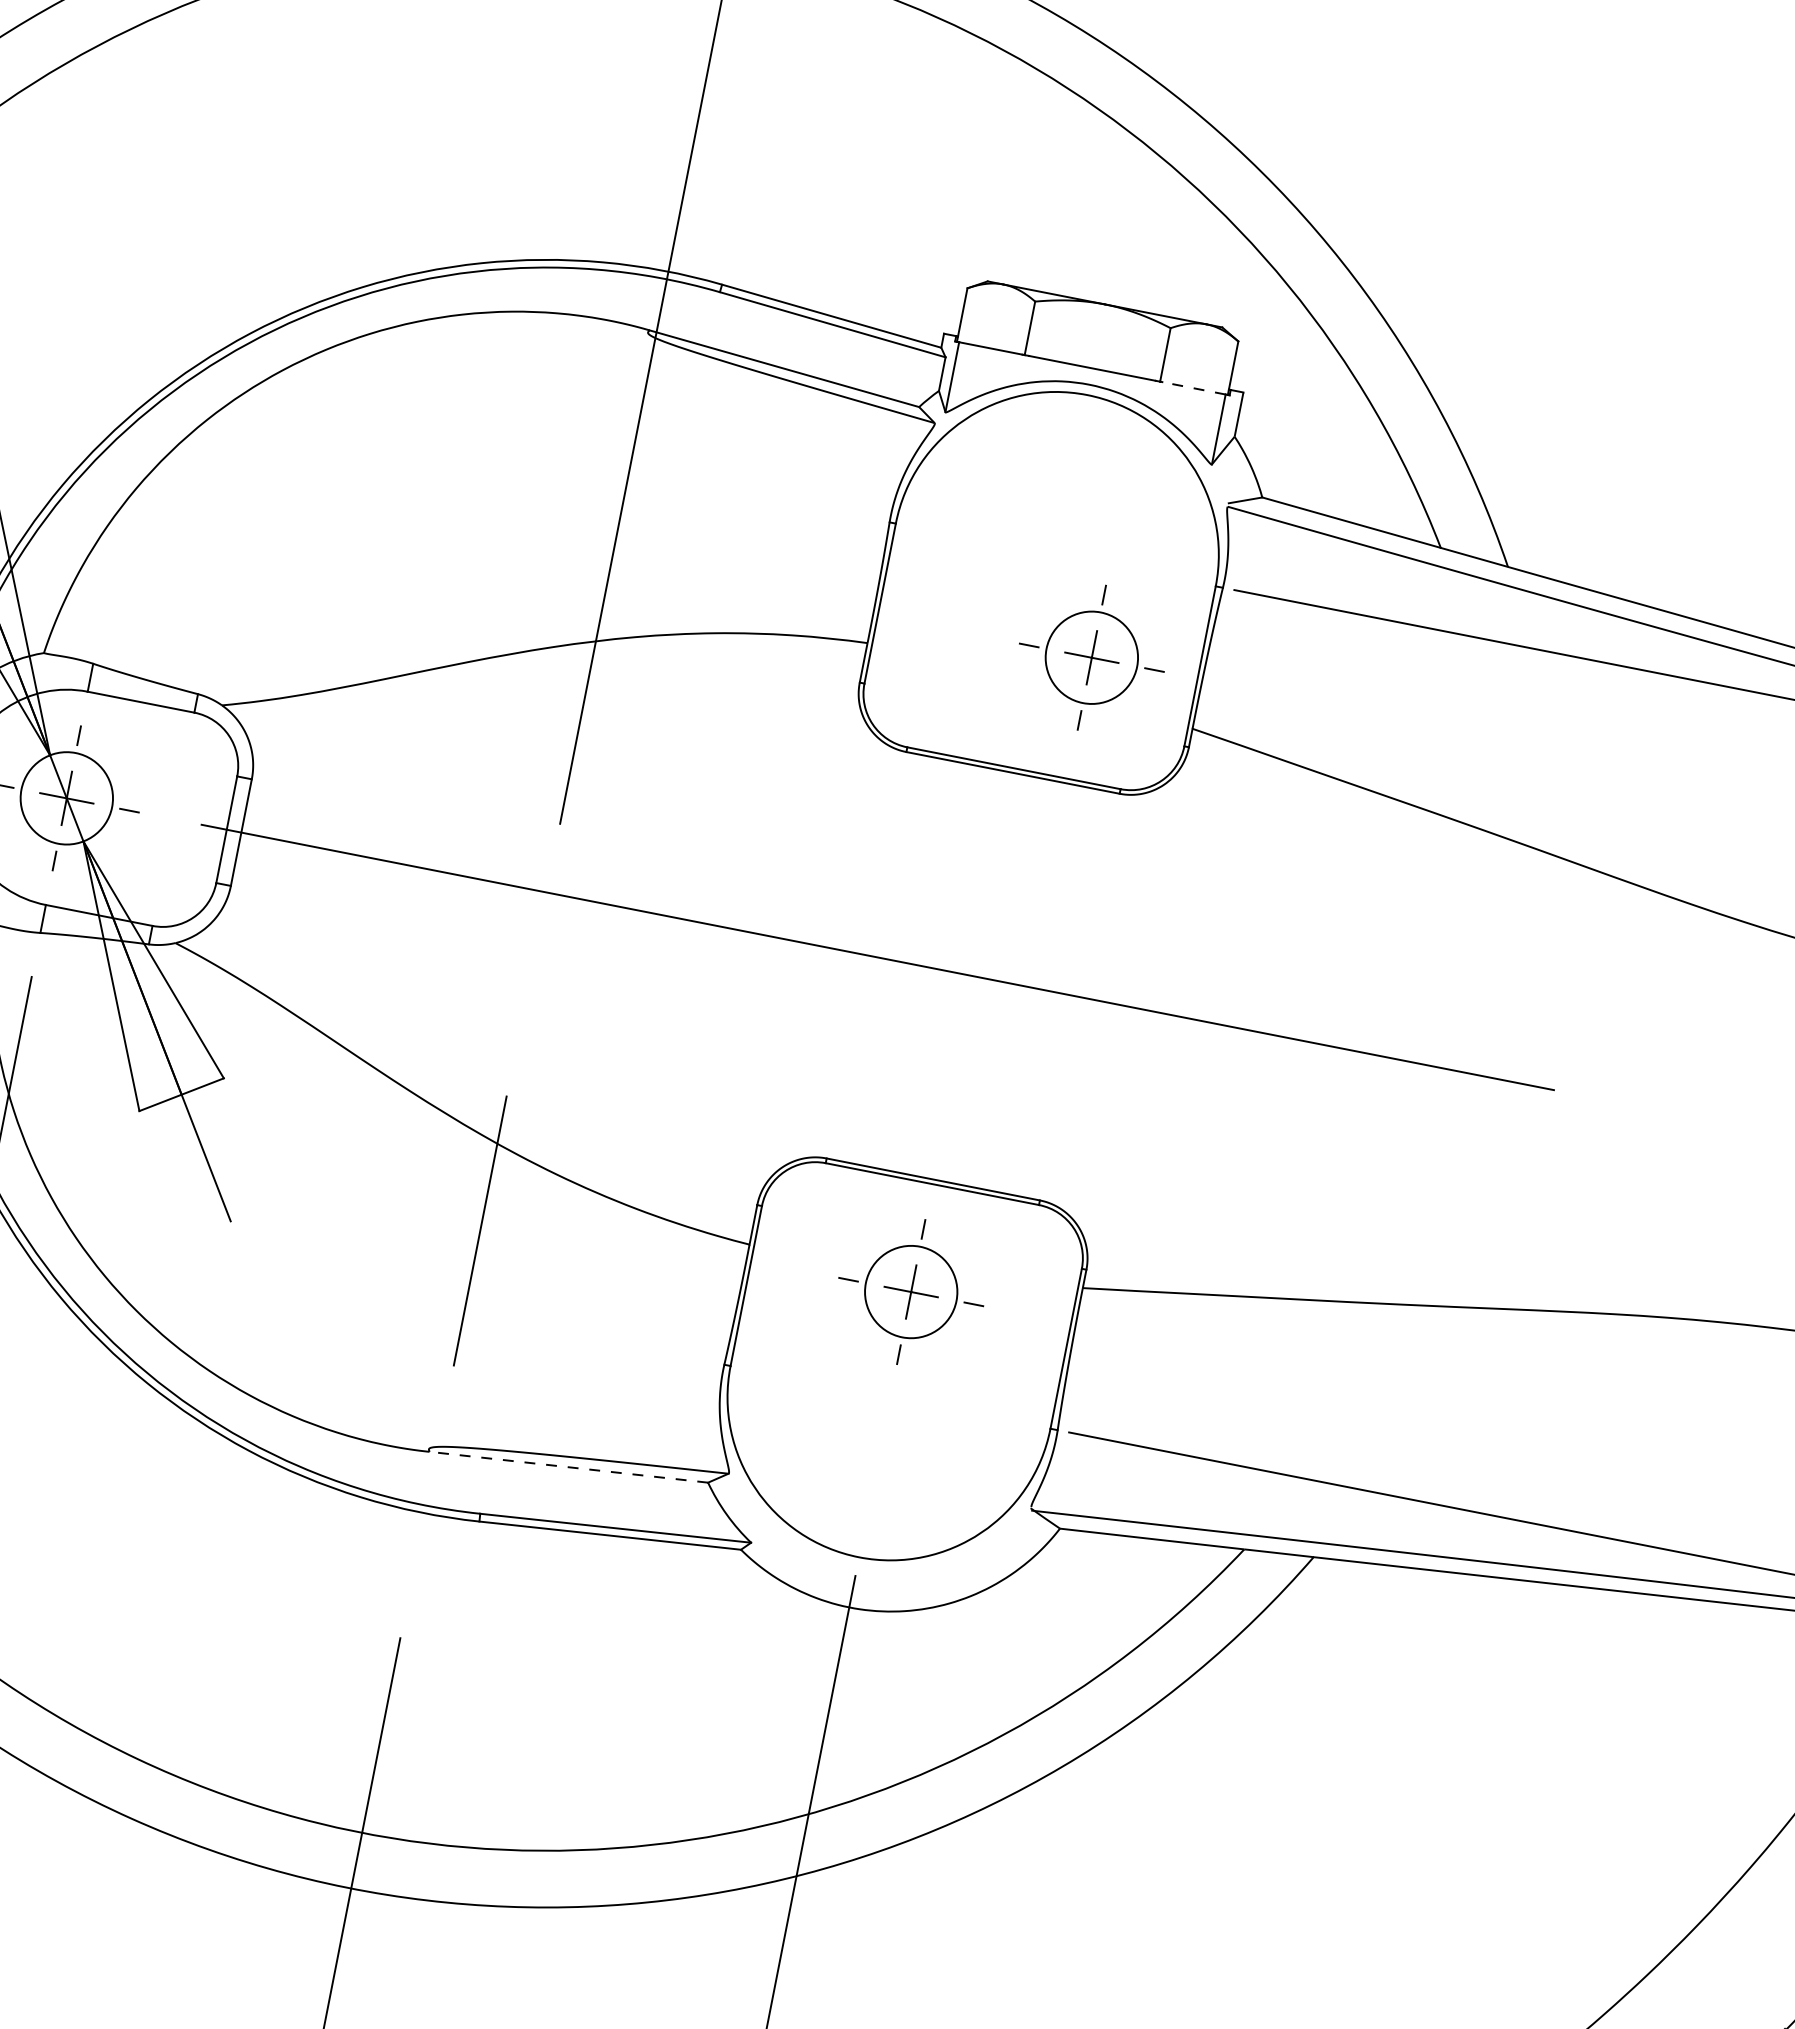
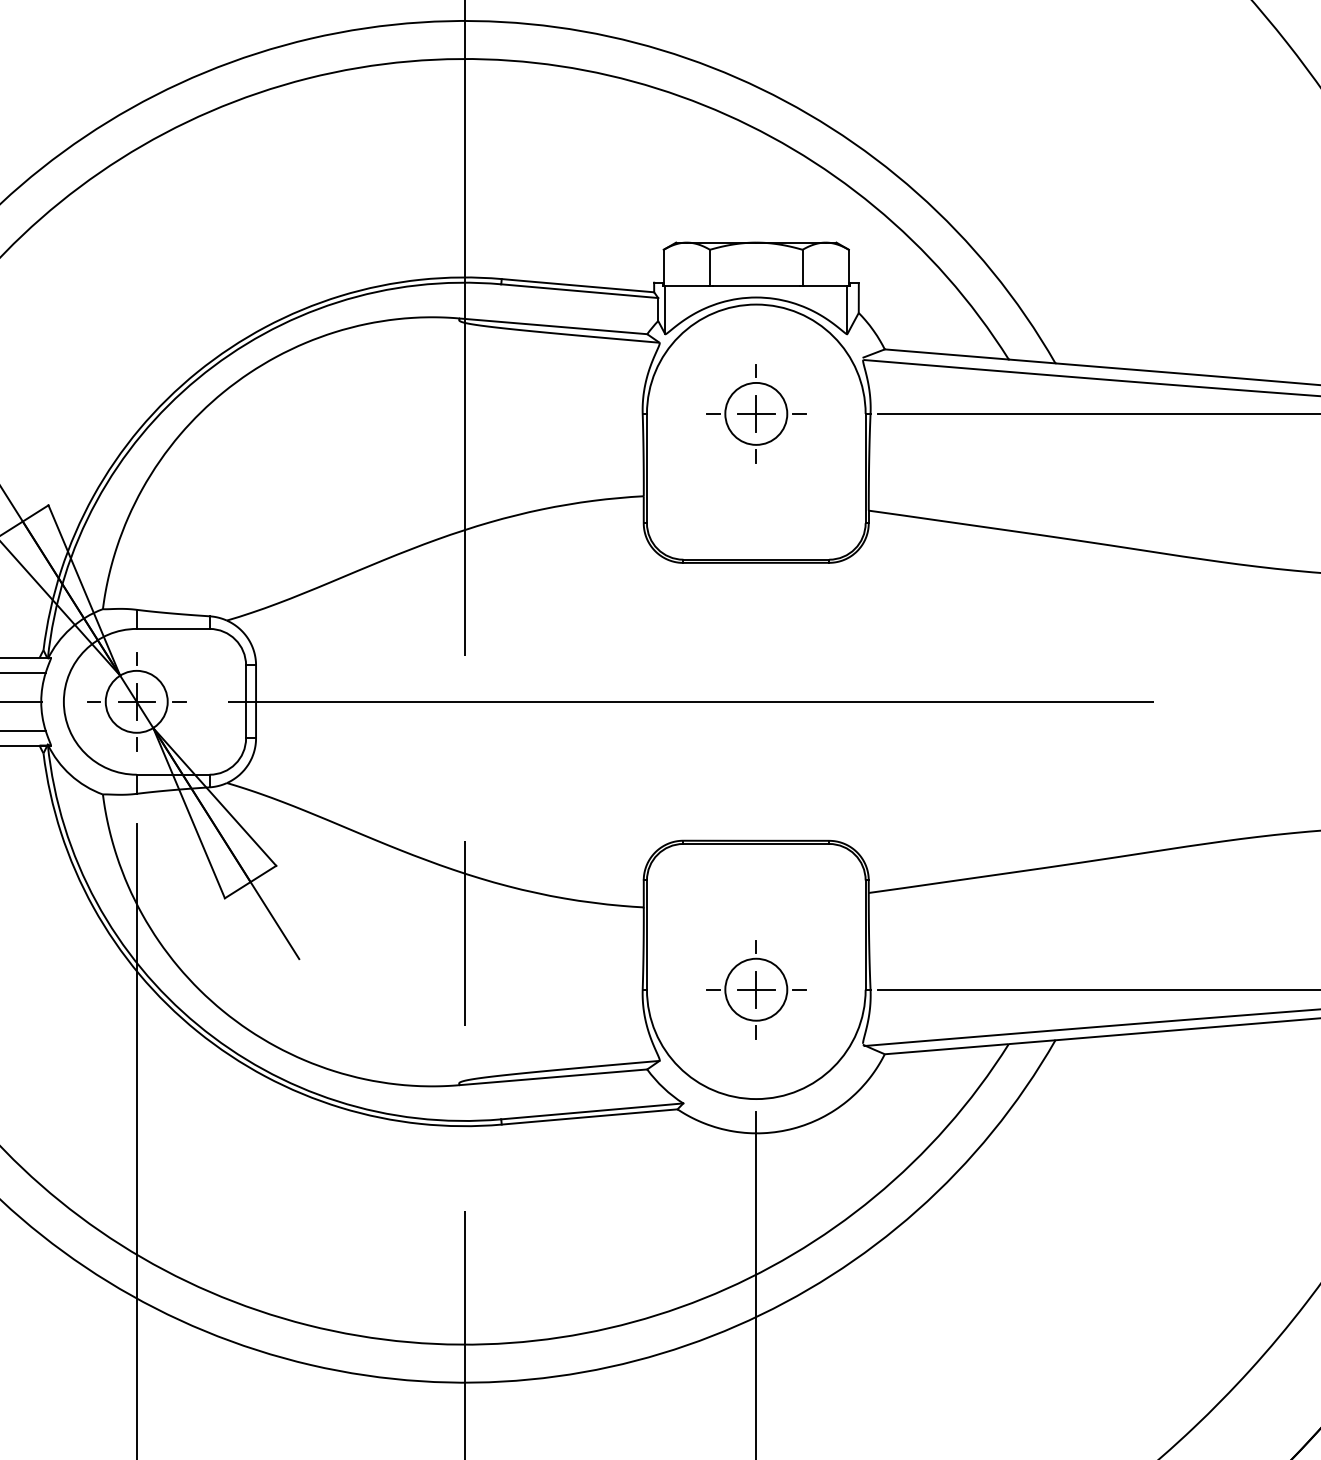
line: (1193, 388) -> (825, 286), dashed -> solid
part: (1092, 657) -> (756, 413), moved
part: (911, 1291) -> (756, 989), moved
line: (568, 1467) -> (553, 1077), dashed -> solid

